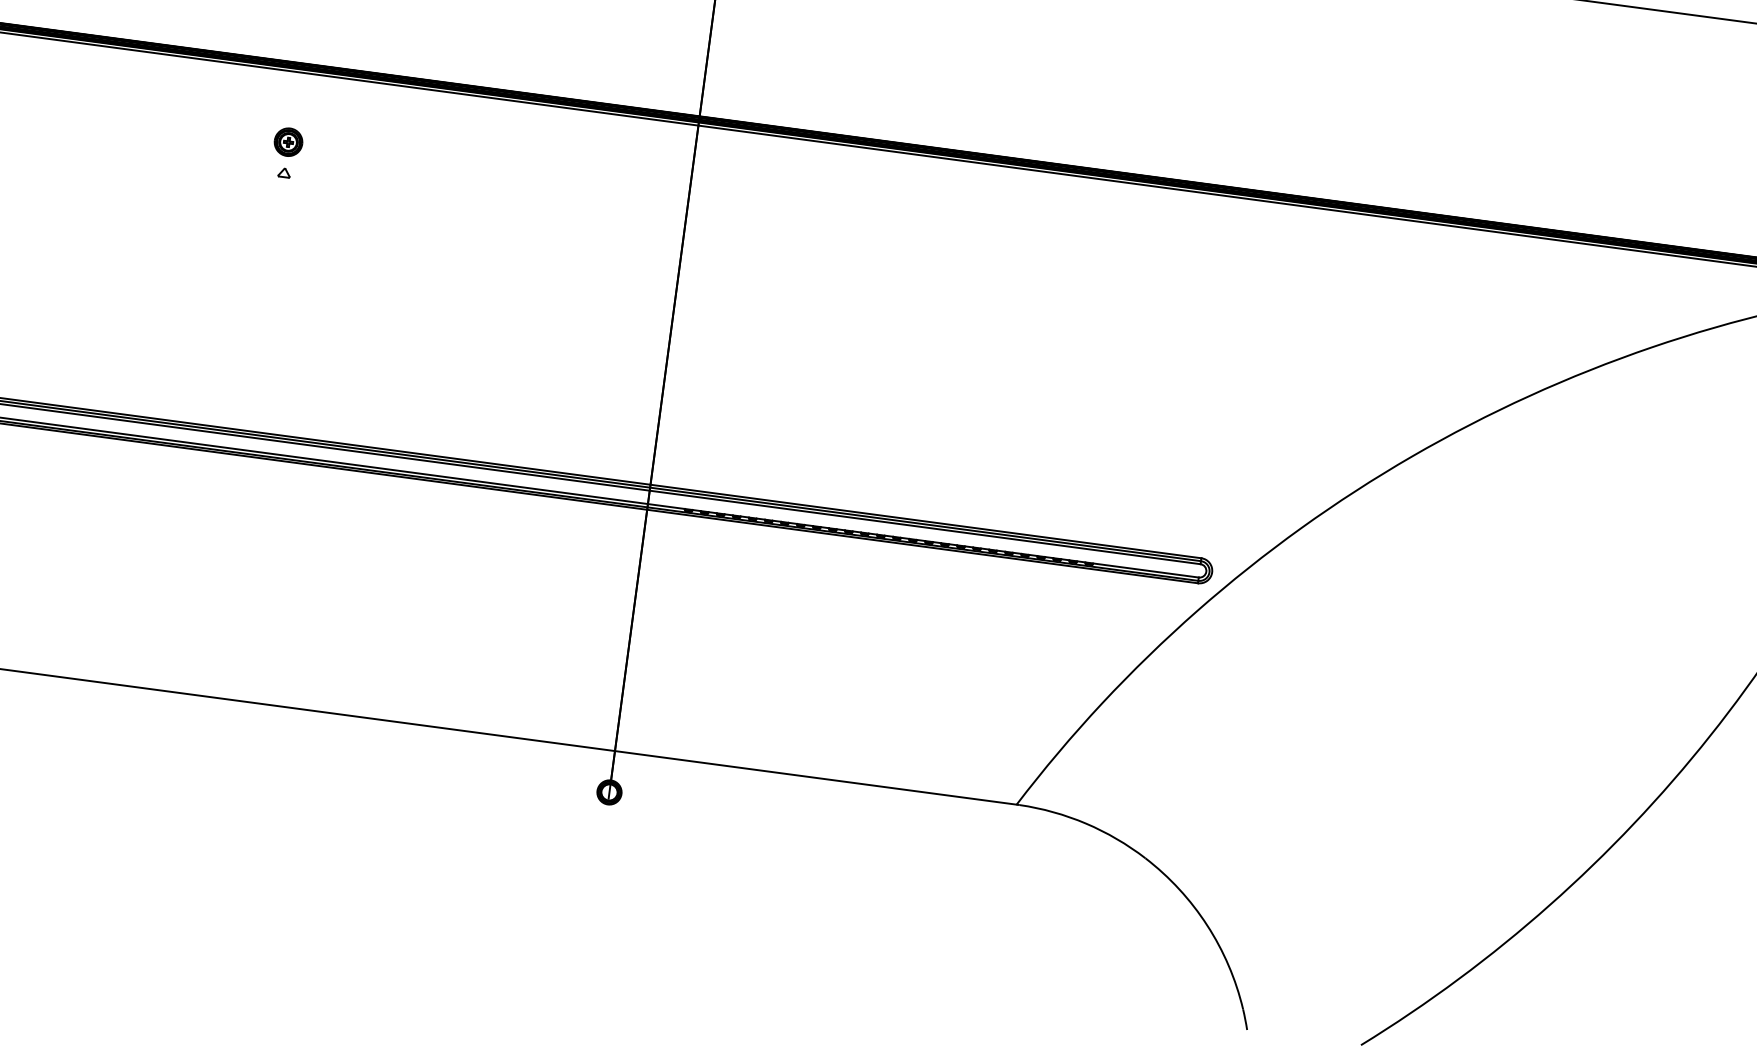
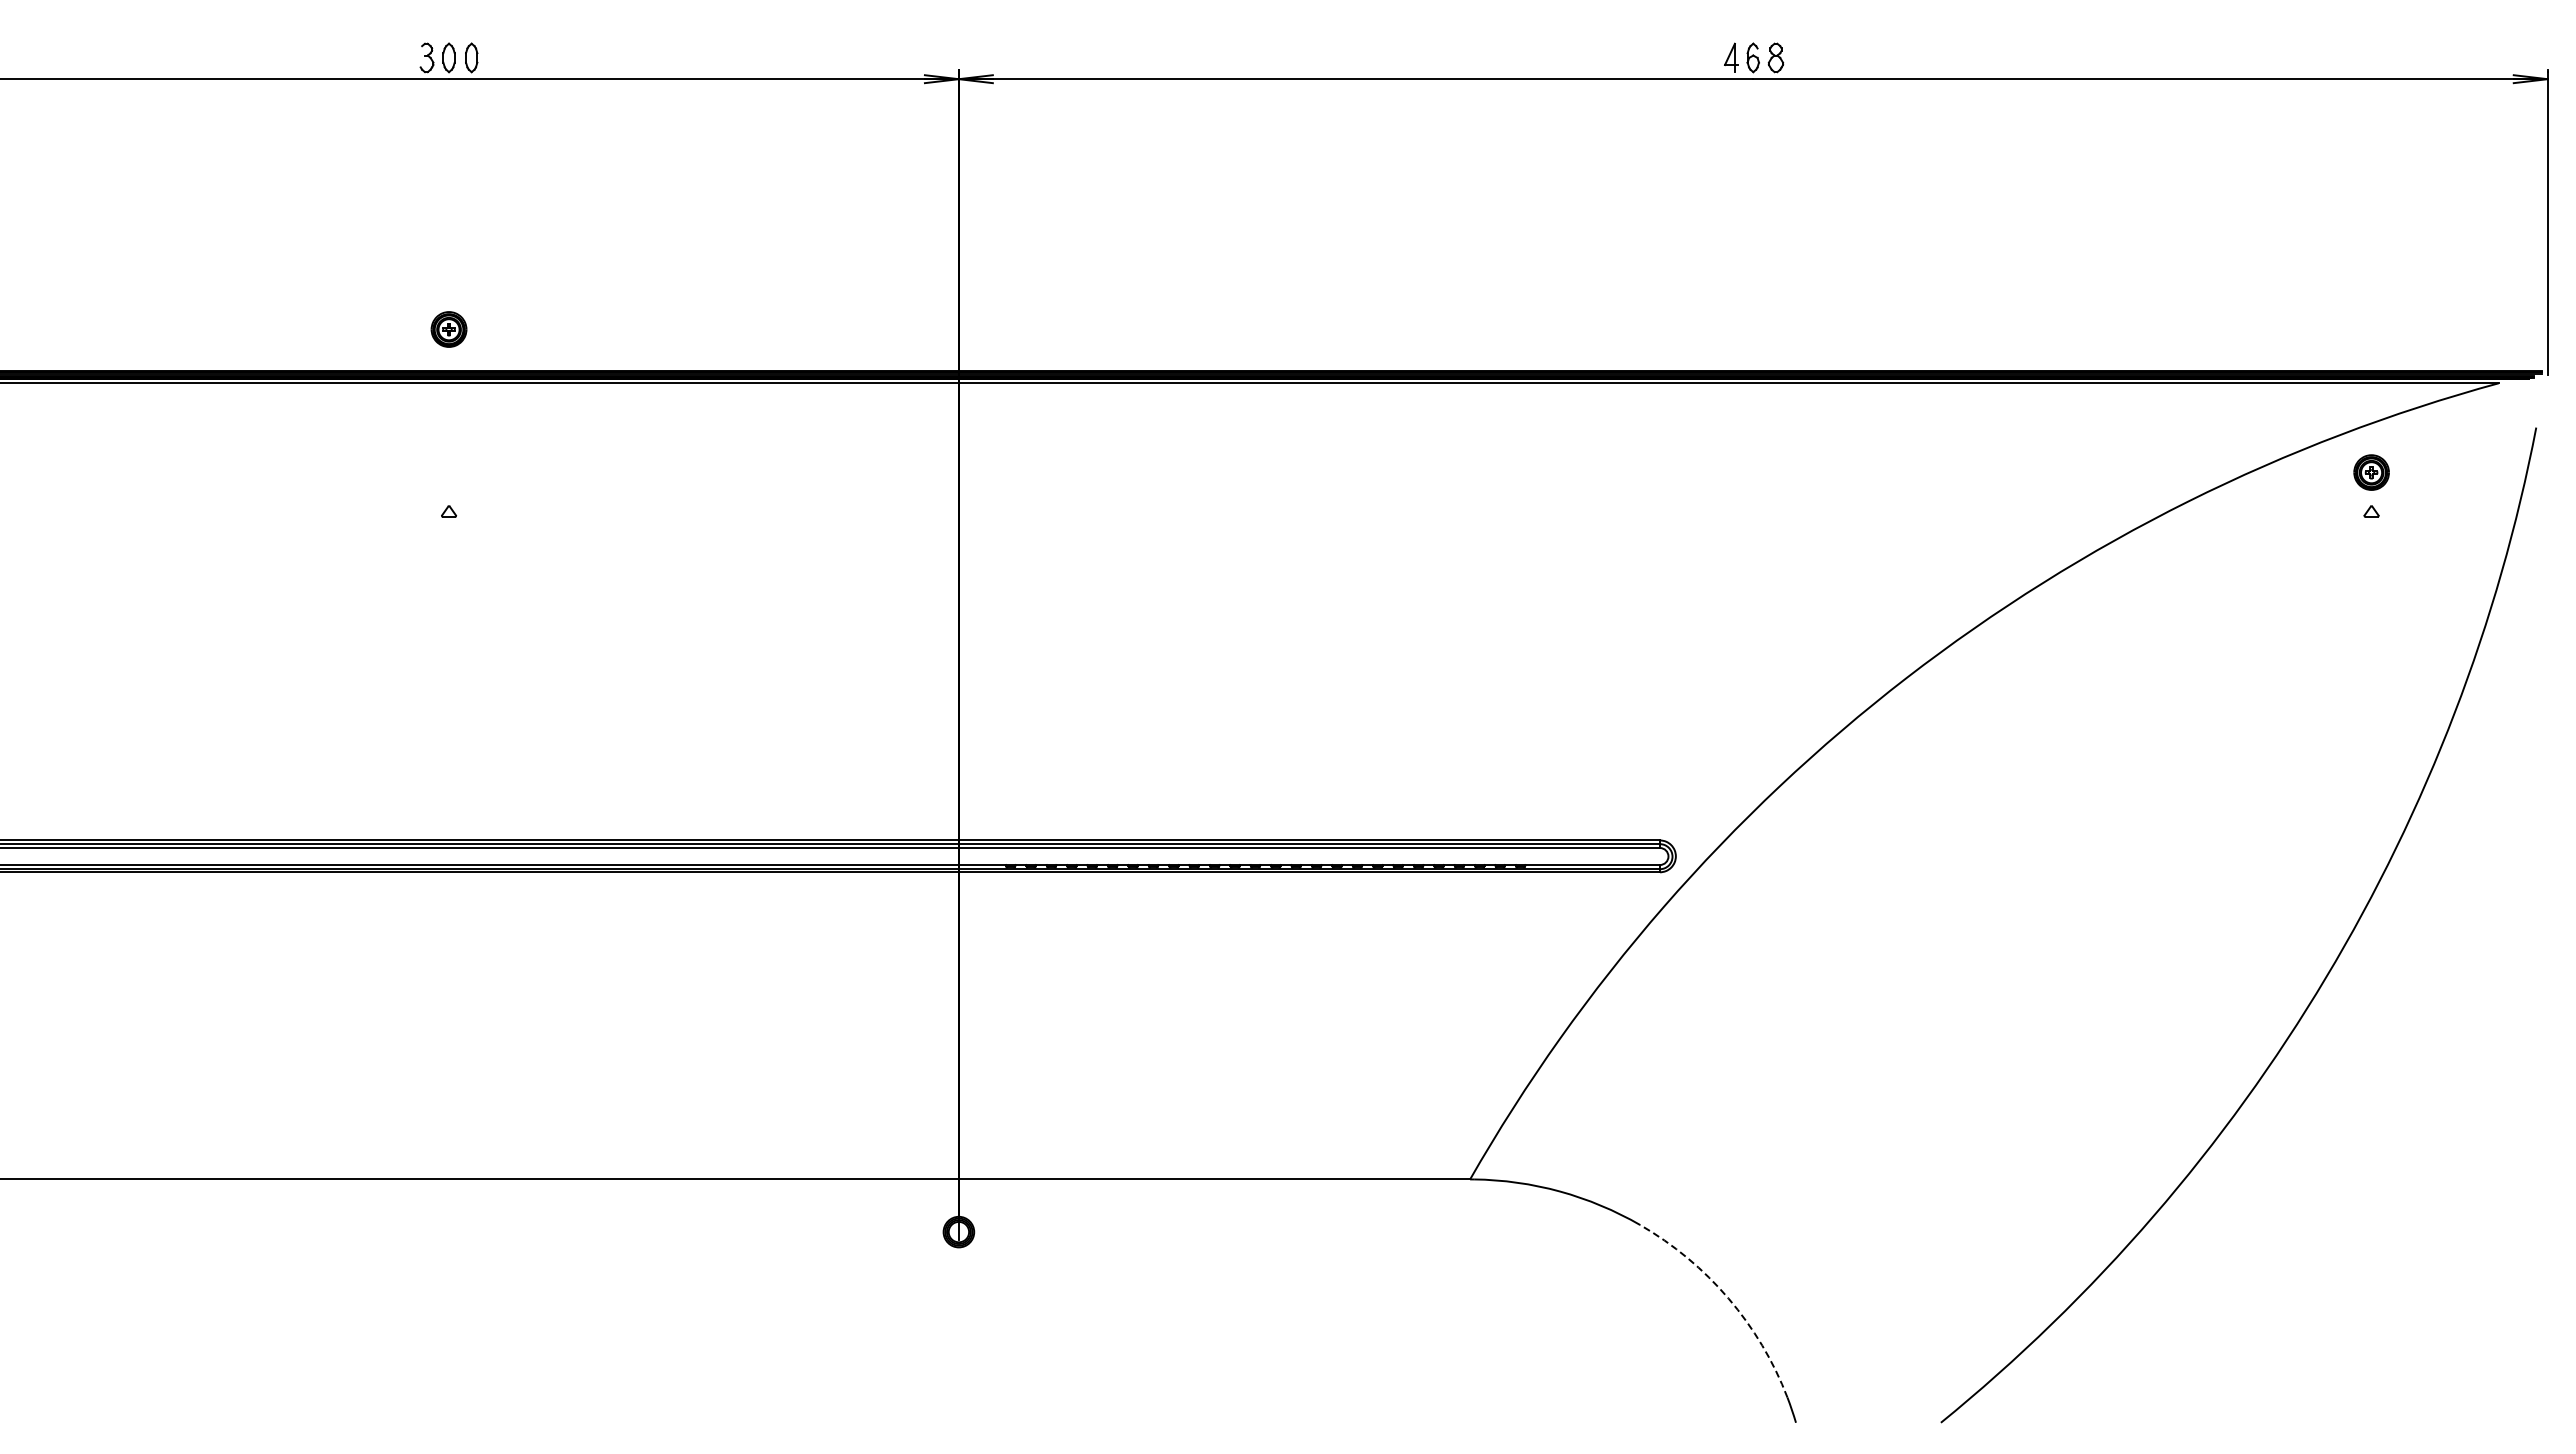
part: (288, 142) -> (448, 329), moved
arc: (1207, 925) -> (1728, 1298), solid -> dashed

